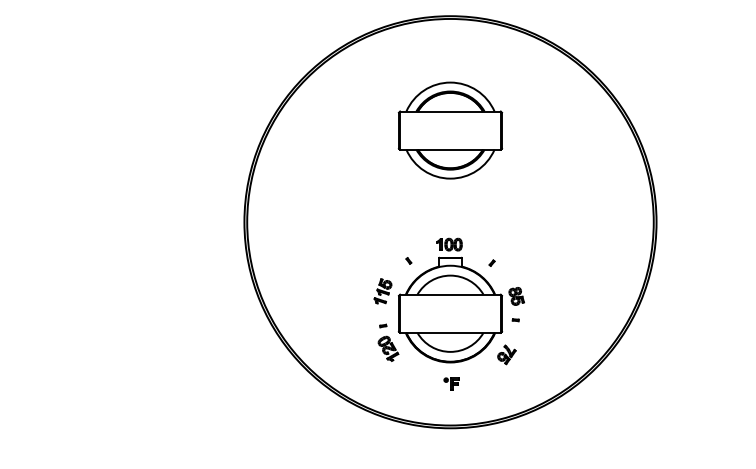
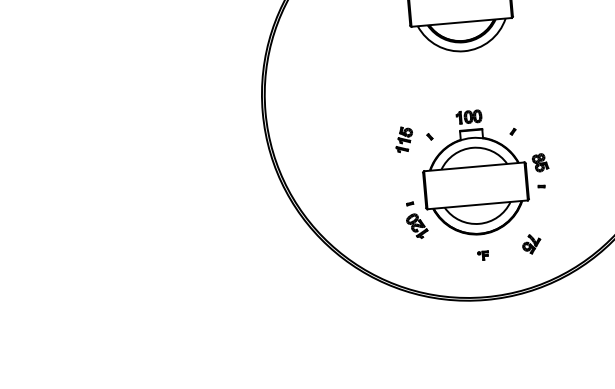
part: (382, 291) -> (403, 139), moved
part: (506, 354) -> (531, 243), moved
part: (451, 383) -> (483, 255), size x0.7

